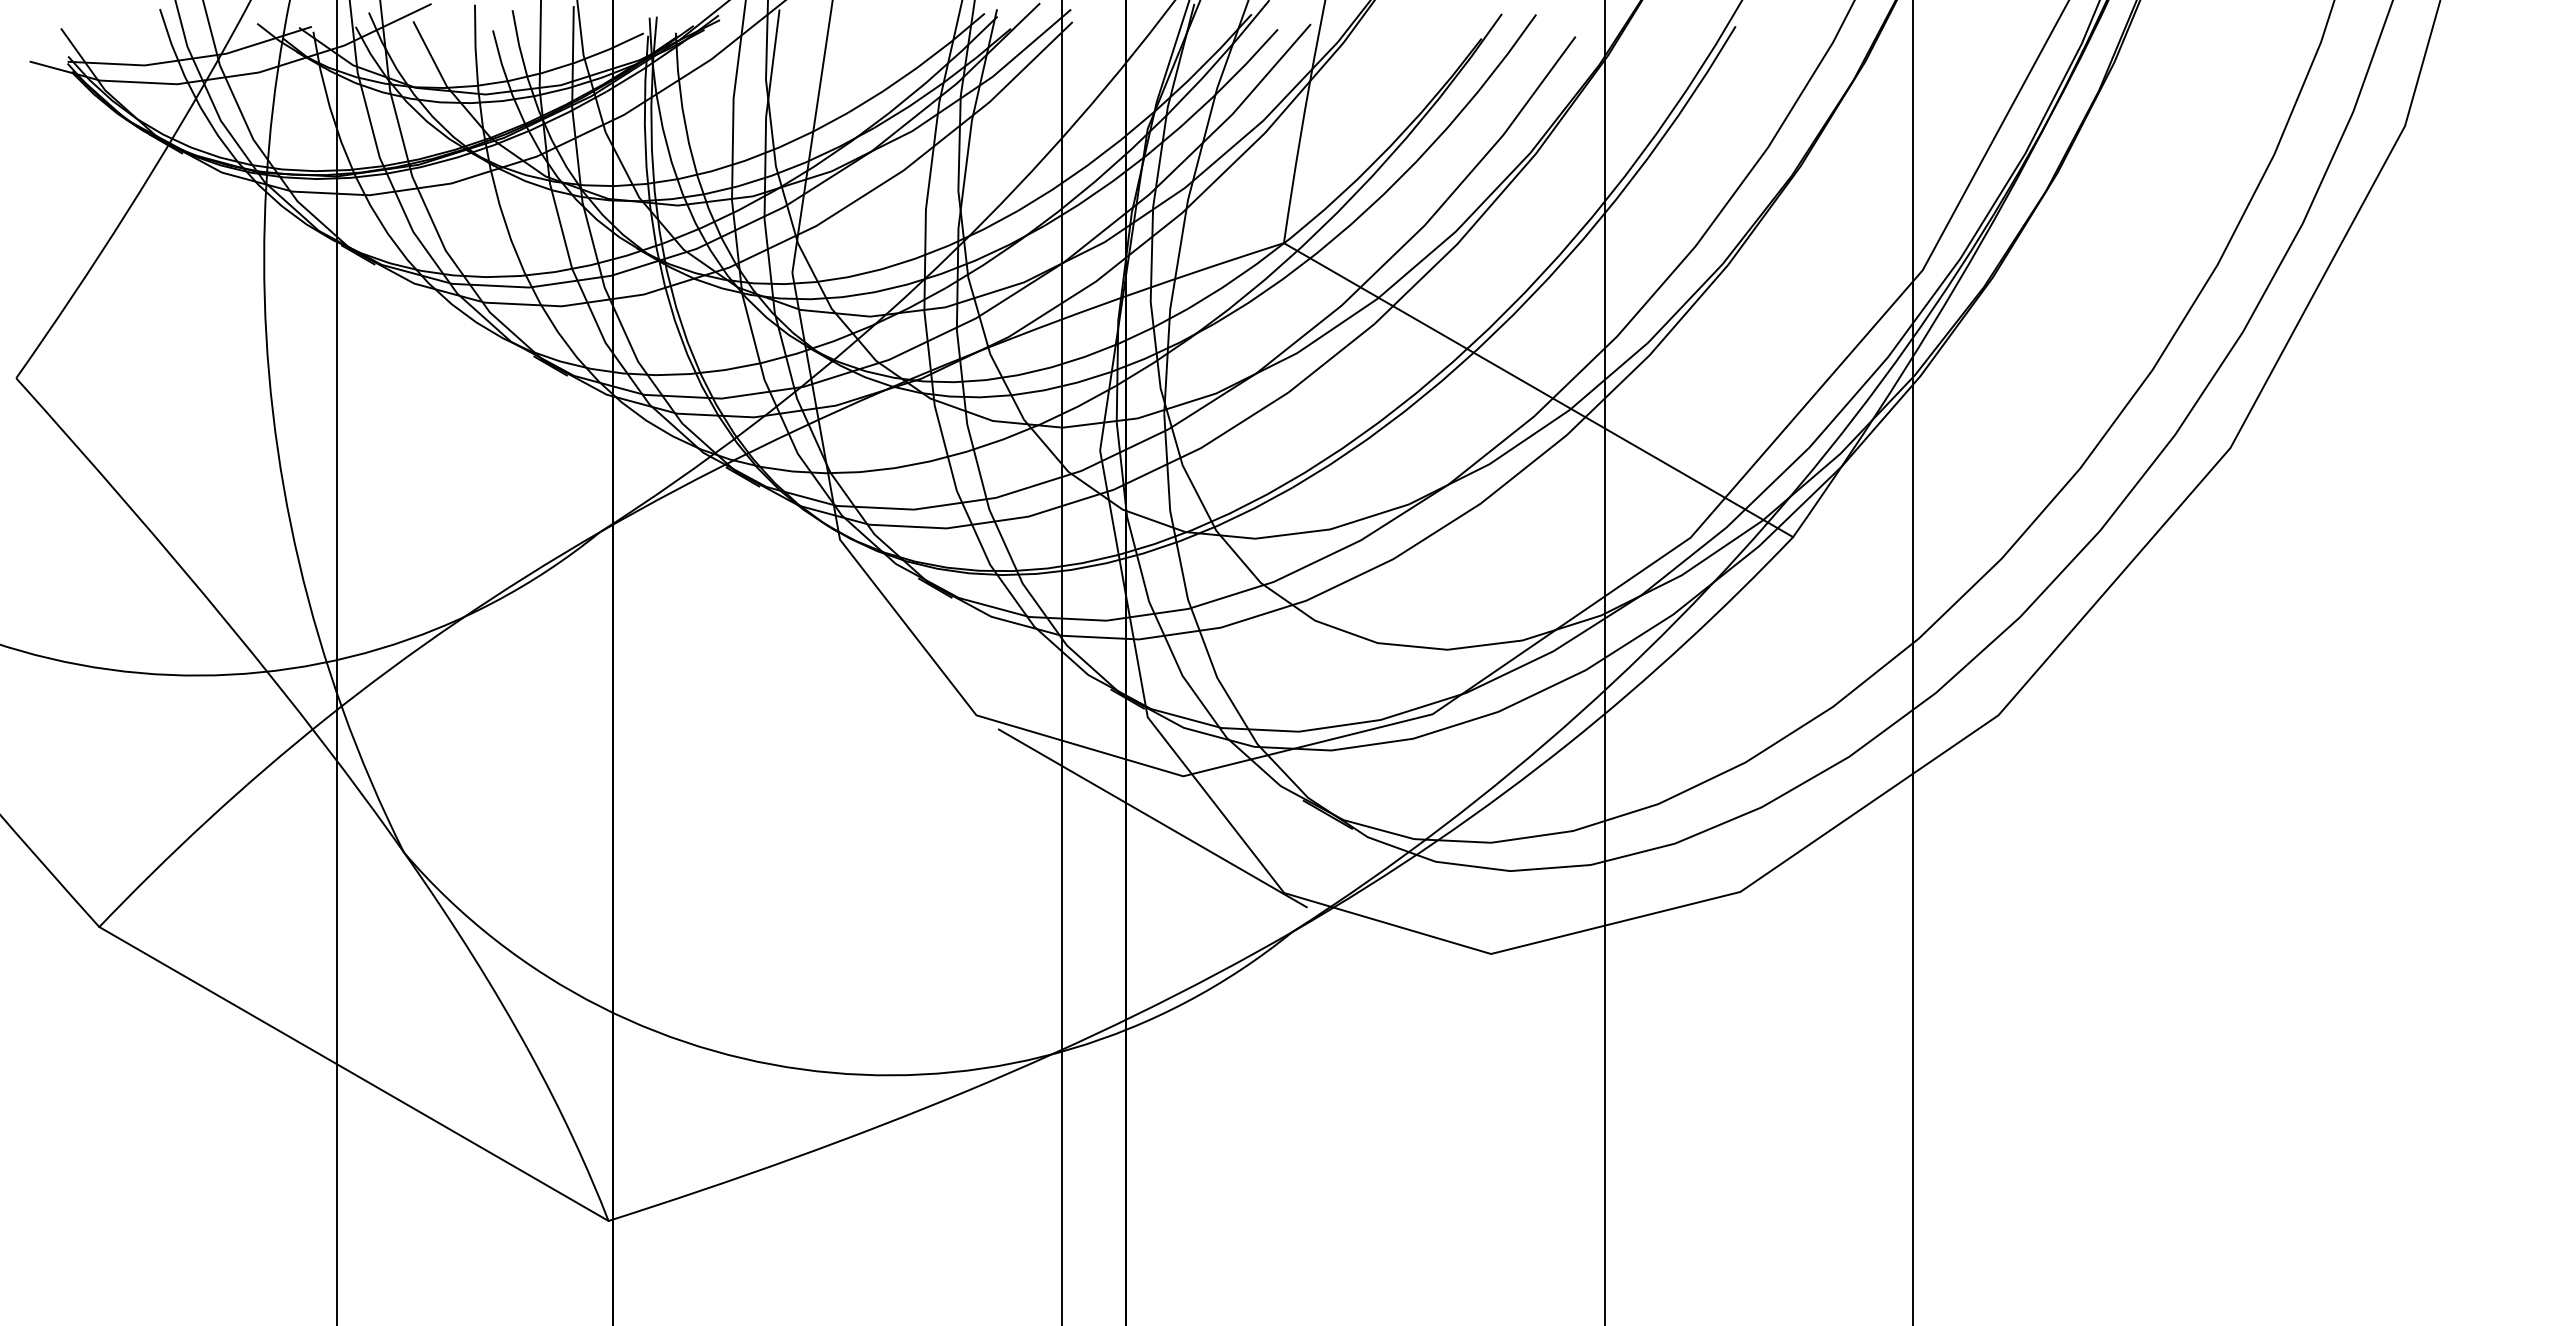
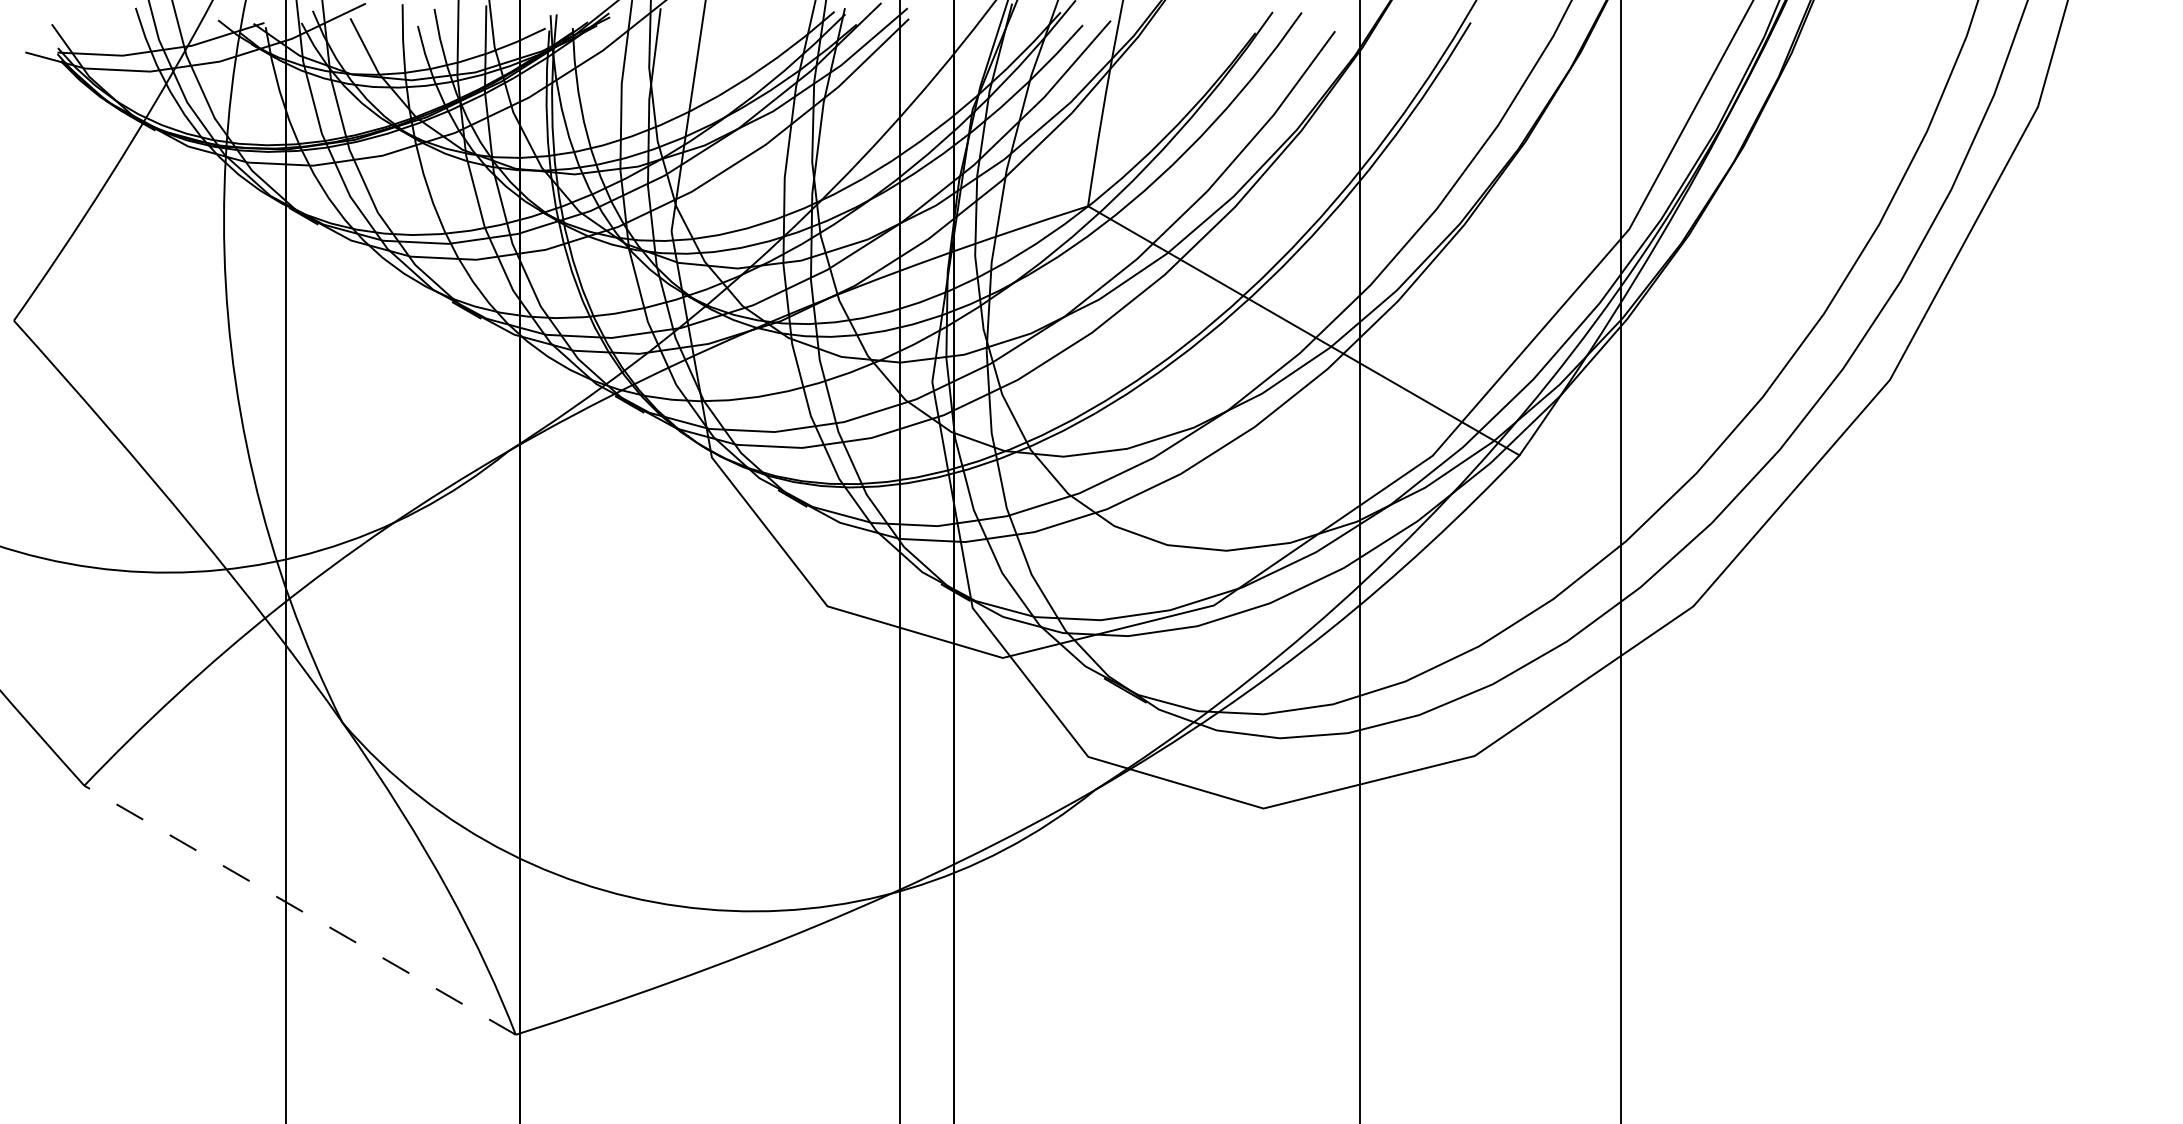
line: (1152, 818) -> (976, 693), removed
line: (353, 1074) -> (299, 910), solid -> dashed

